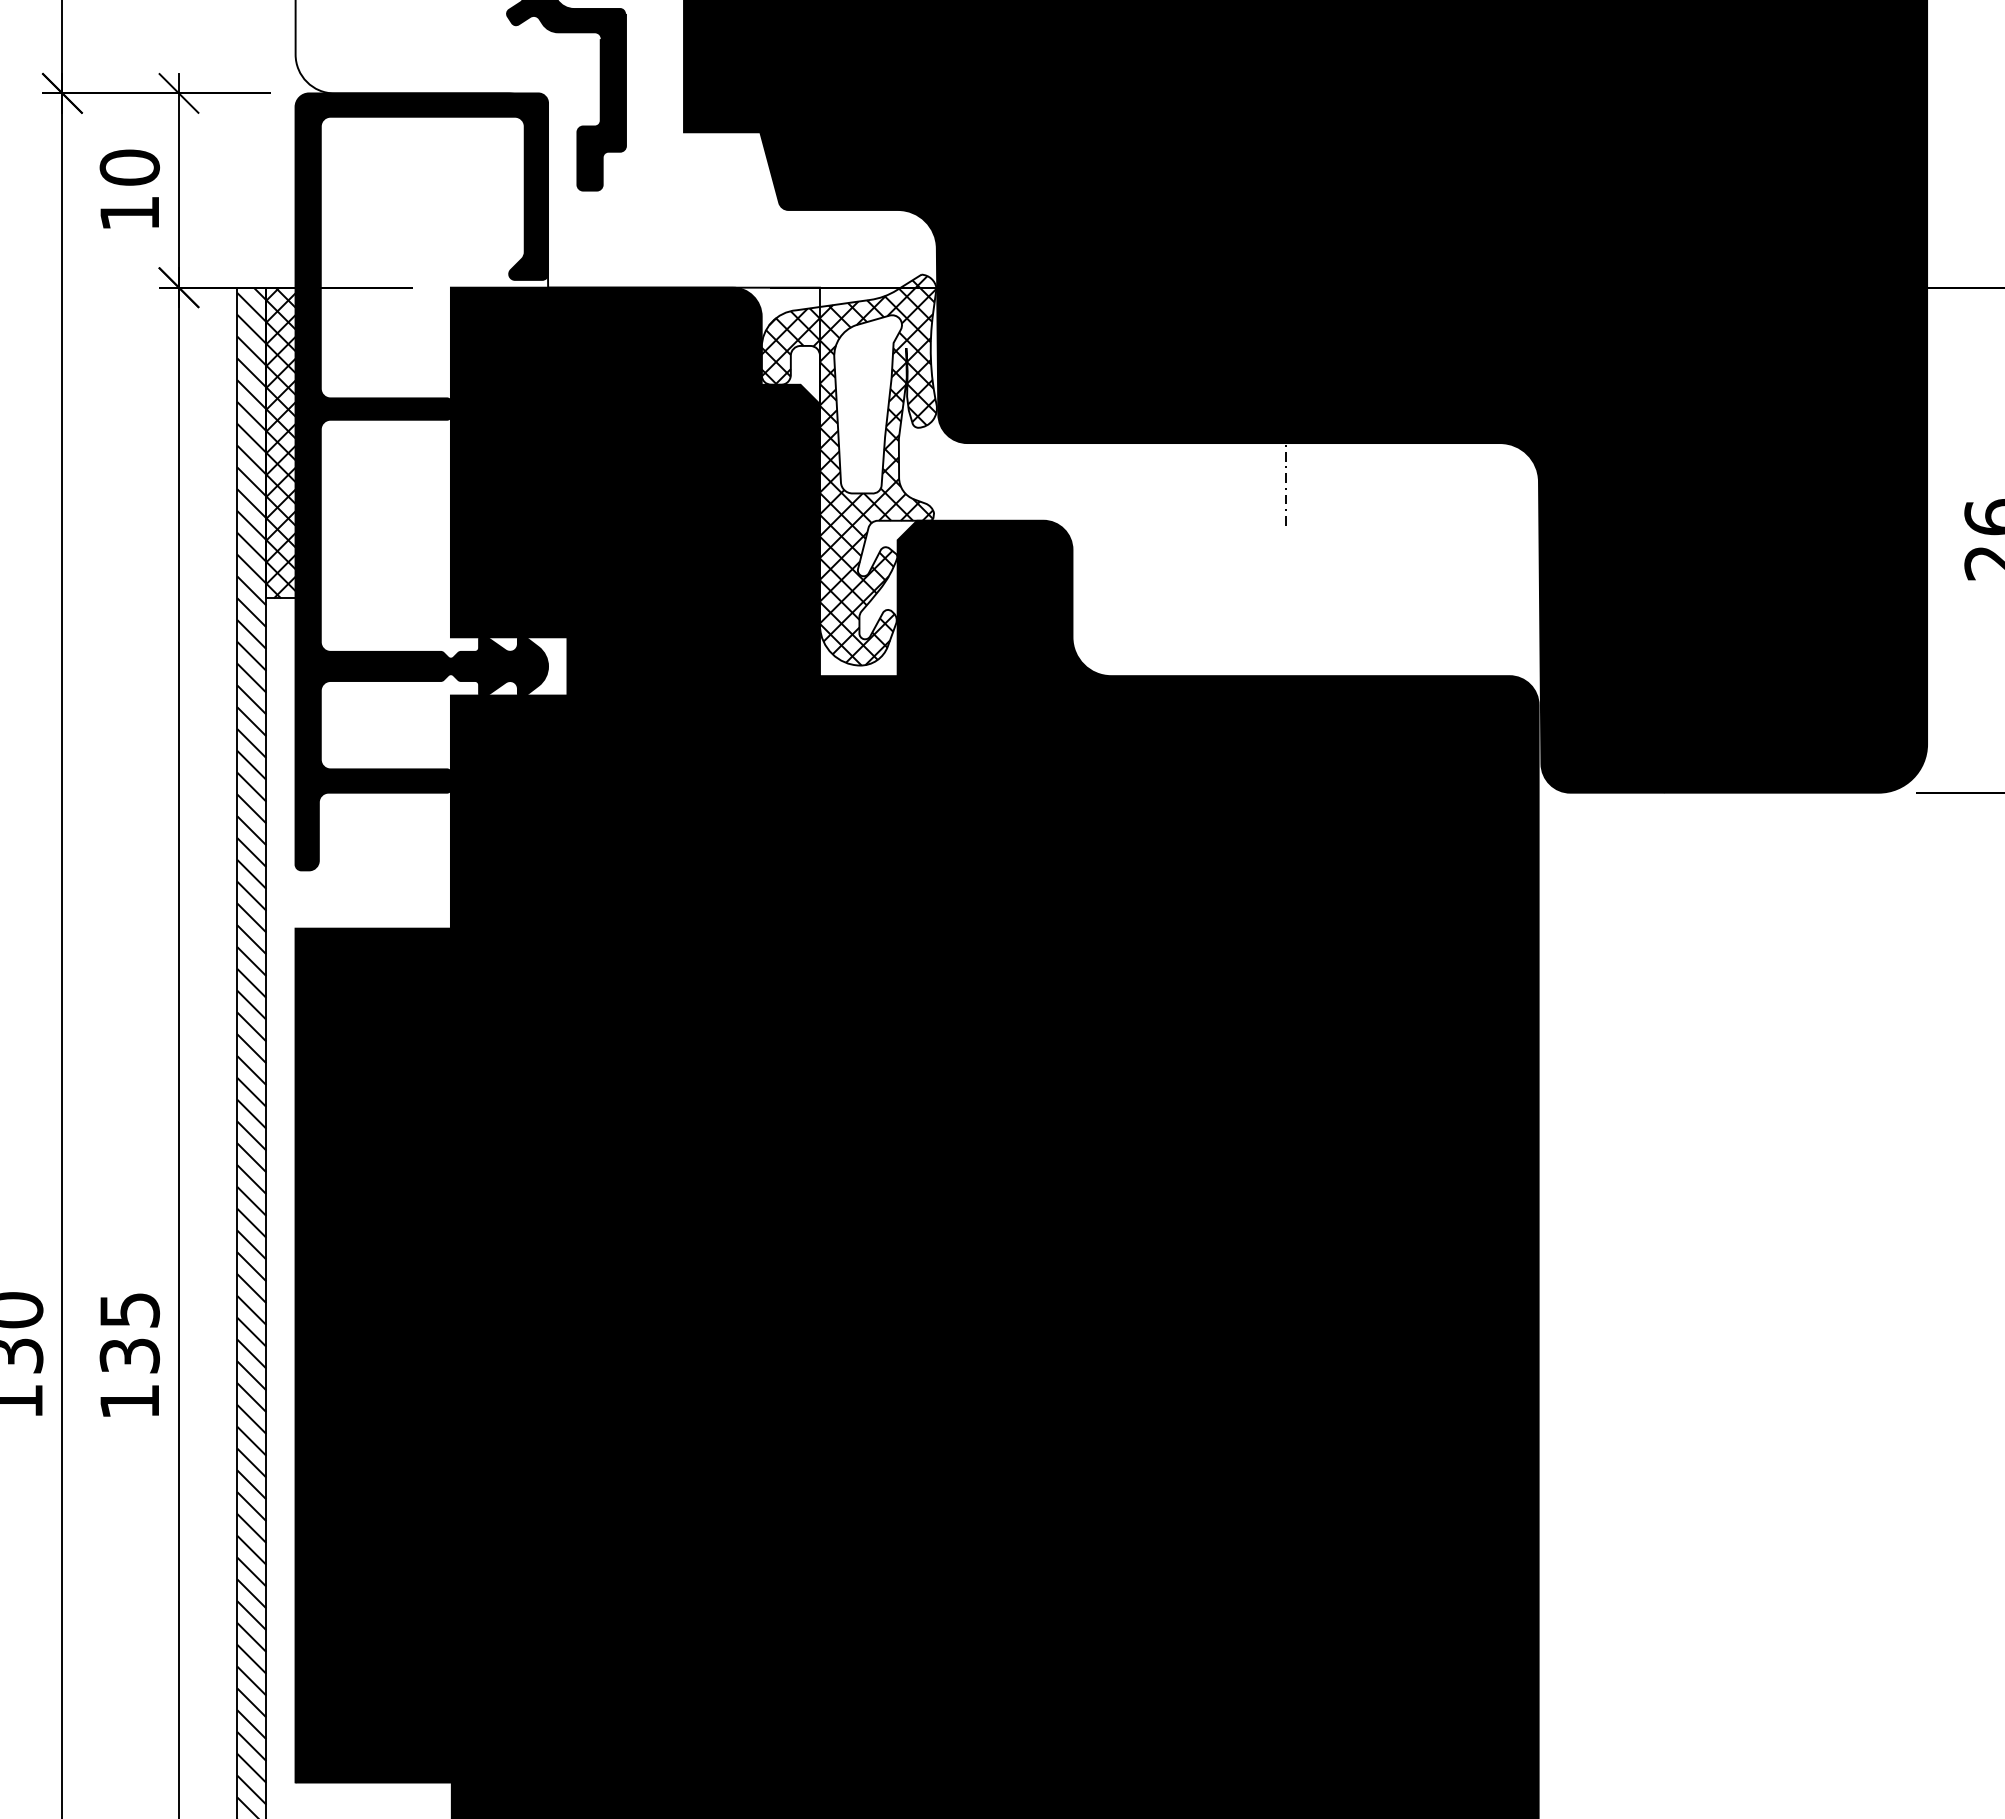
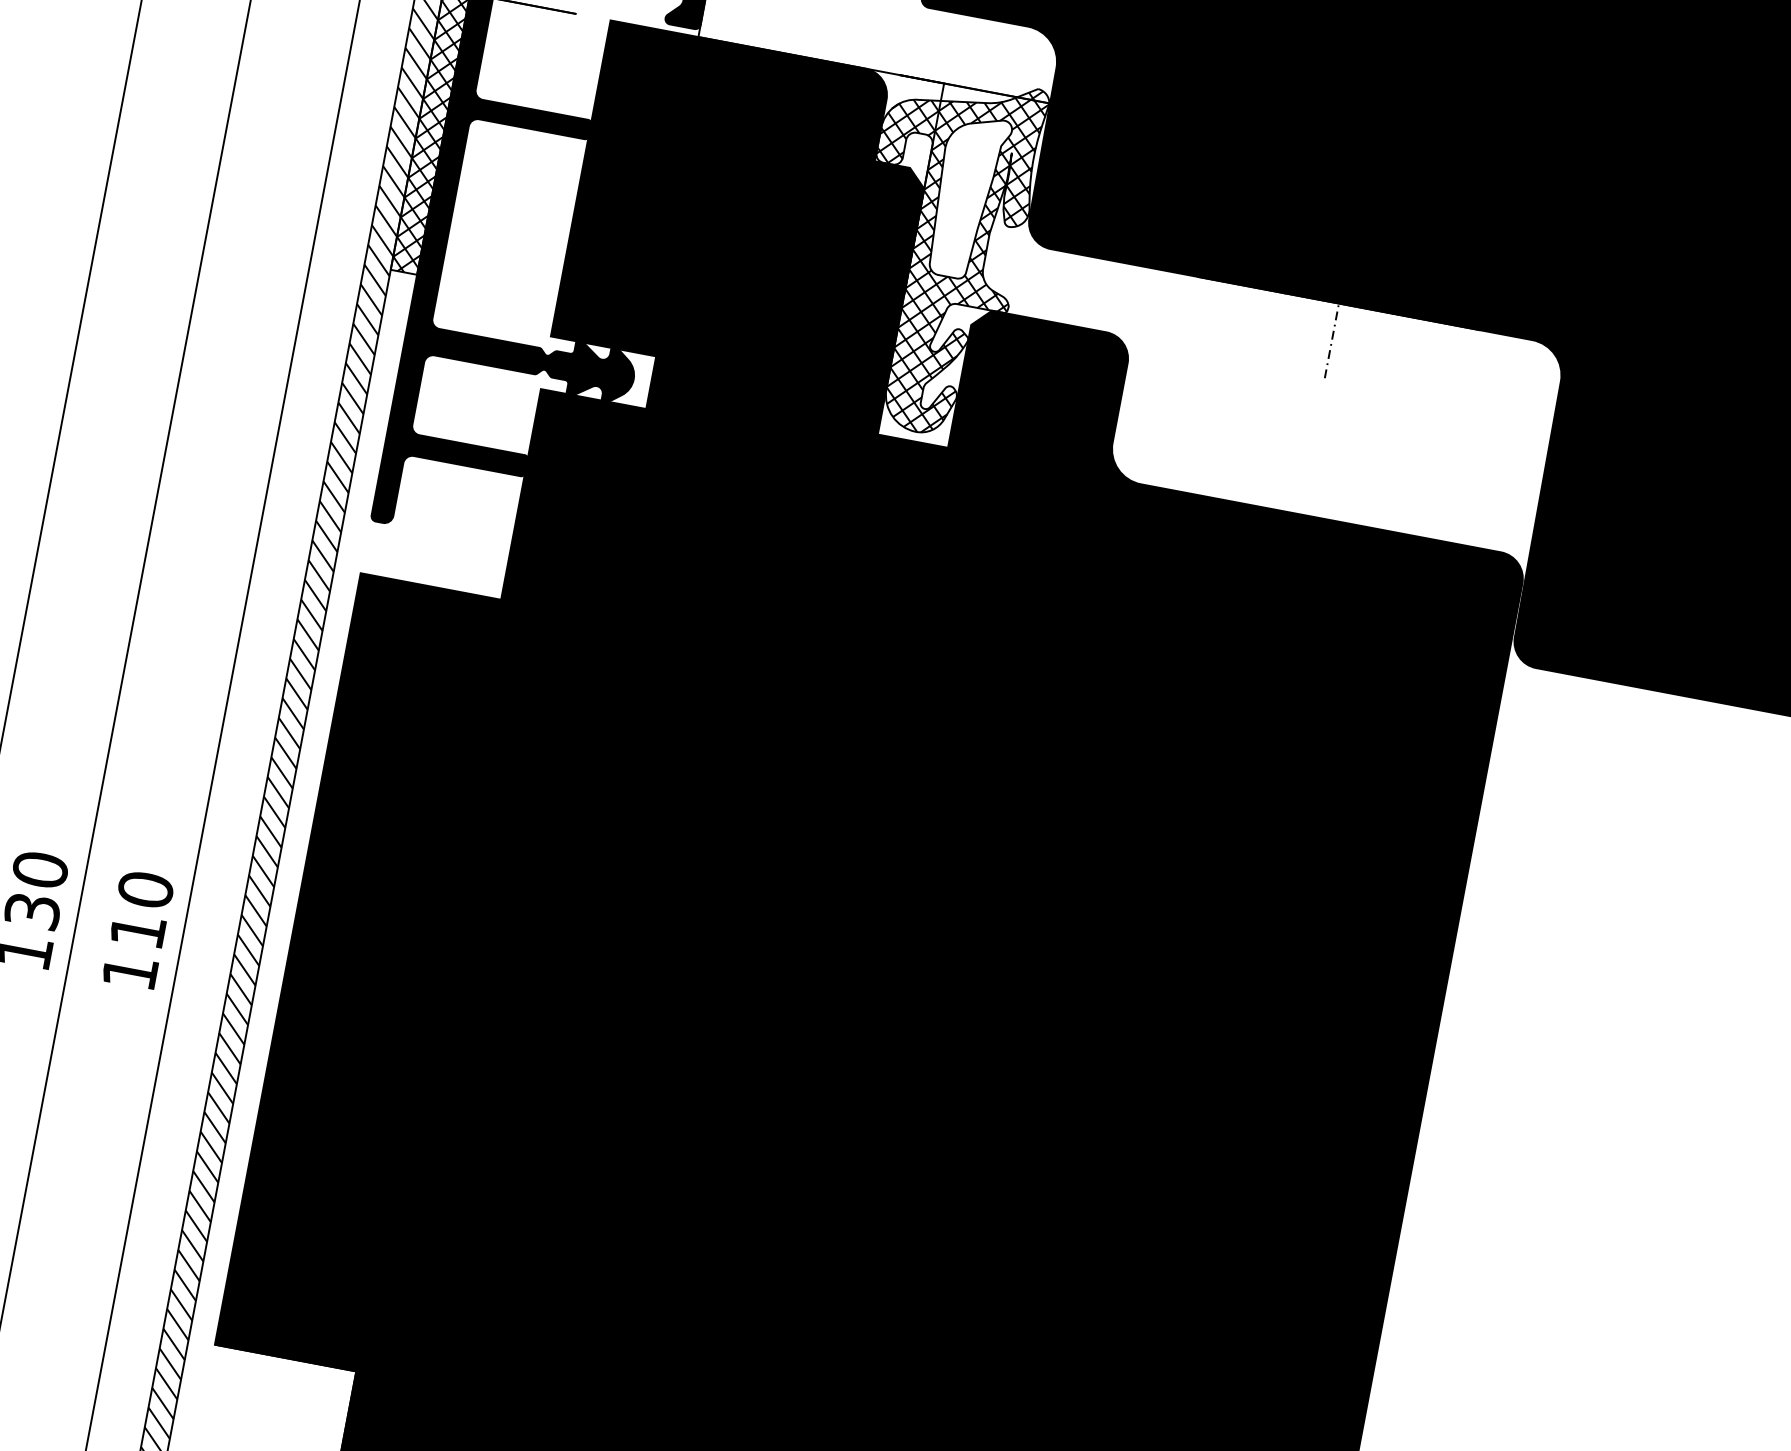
text: (129, 1332) -> (141, 909), 135 -> 110

